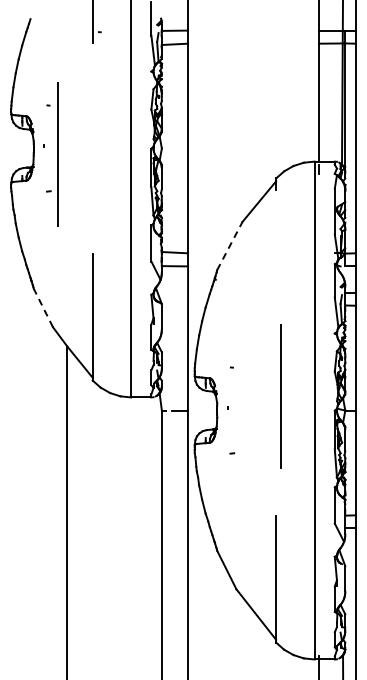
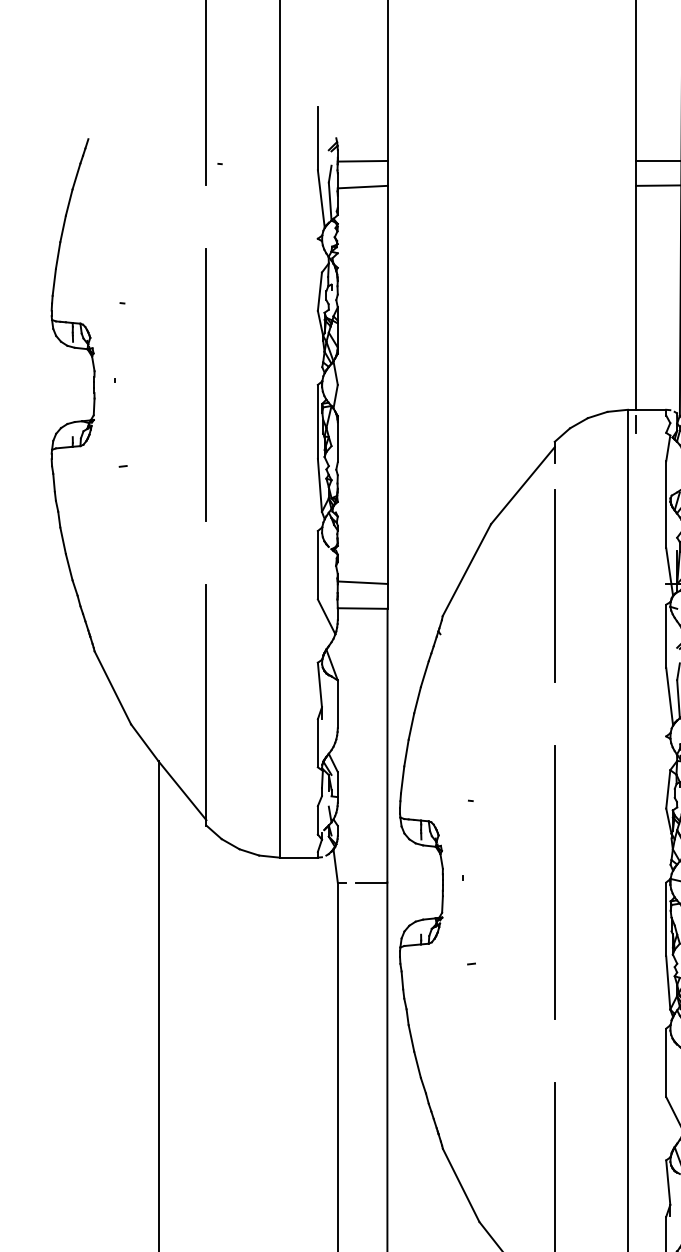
line: (57, 154) -> (206, 384), moved
line: (230, 245) -> (468, 569), dashed -> solid
line: (276, 254) -> (555, 586), added
line: (43, 308) -> (113, 688), dashed -> solid
line: (280, 396) -> (553, 882), moved

